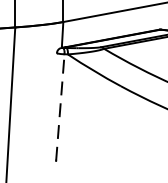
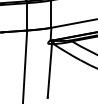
line: (59, 106) -> (49, 70), dashed -> solid

